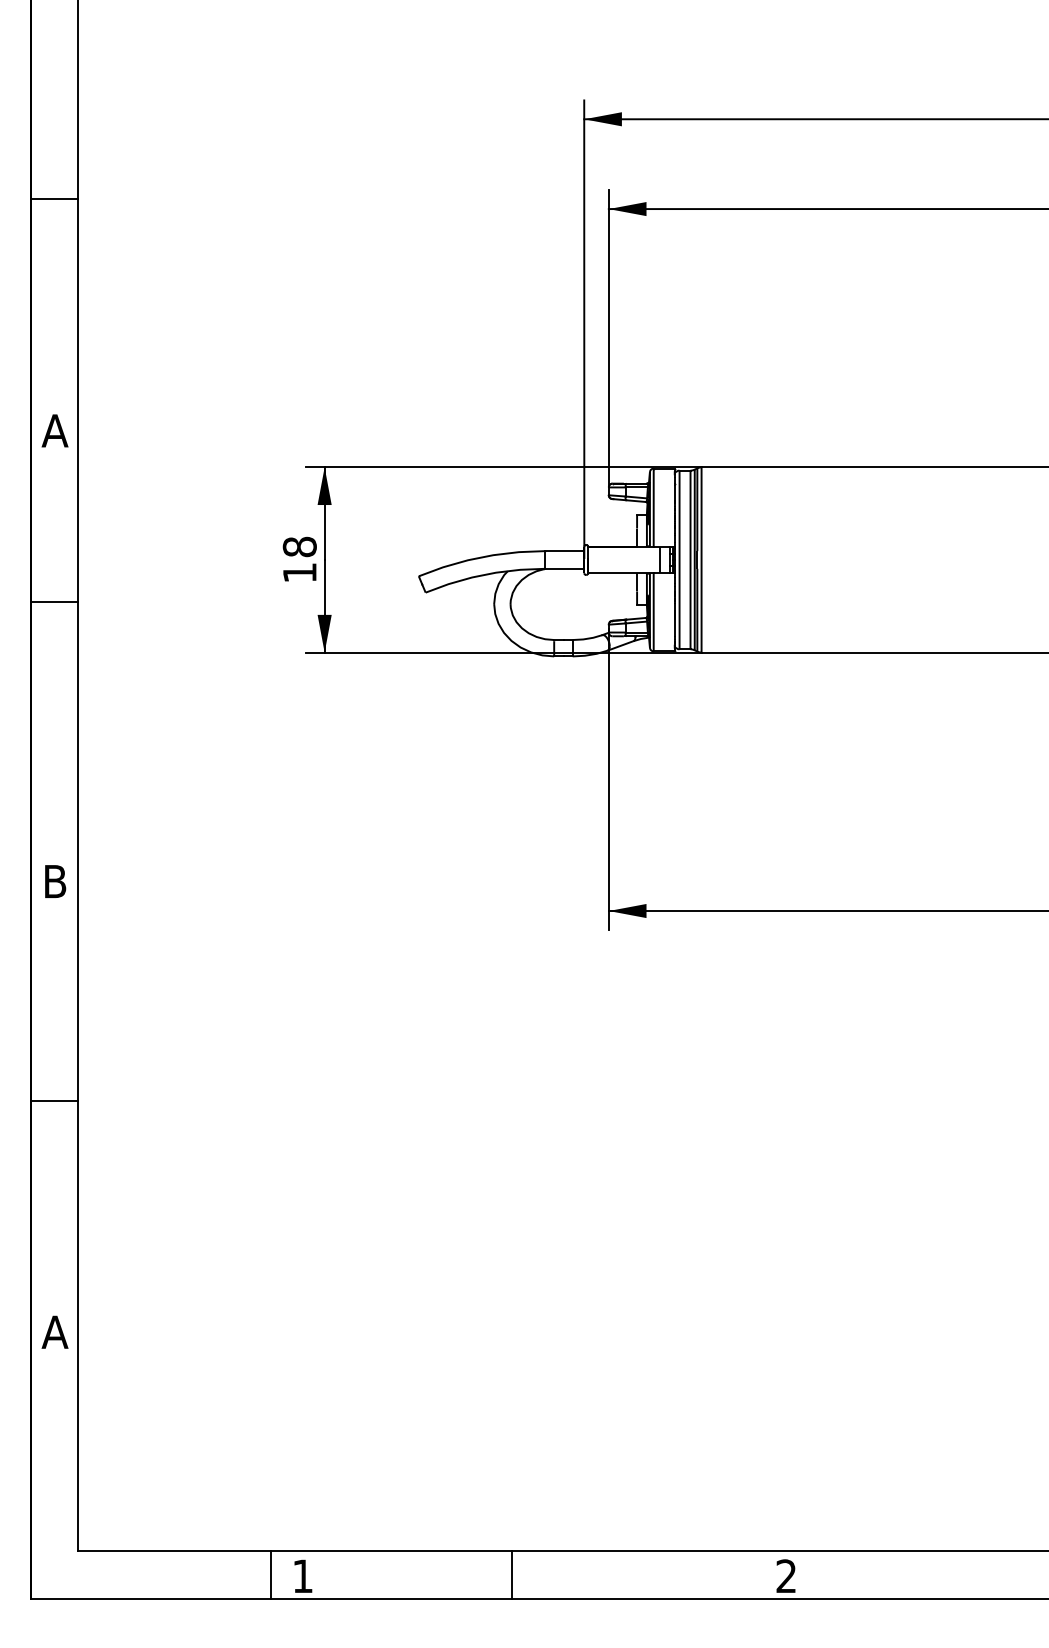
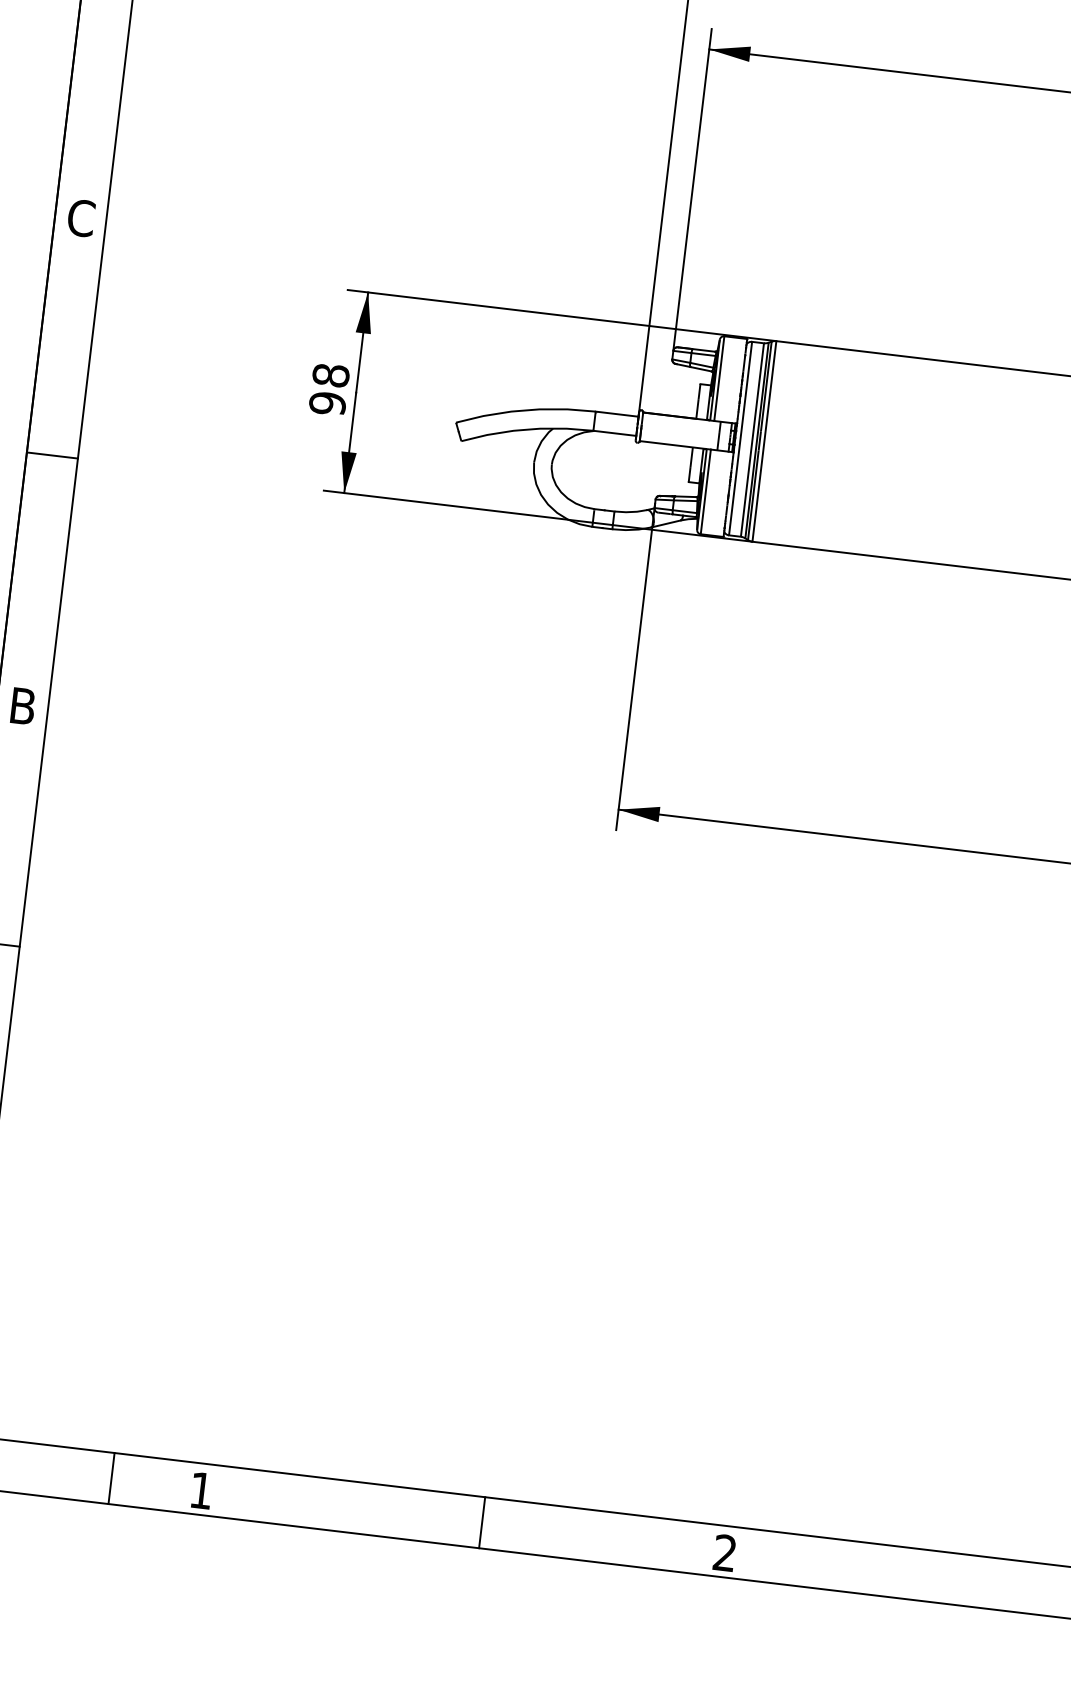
text: (54, 430) -> (80, 217), A -> C
text: (299, 572) -> (327, 403), 18 -> 98
line: (54, 602) -> (51, 455), moved
line: (270, 1574) -> (111, 1477), moved
line: (511, 1574) -> (481, 1522), moved

